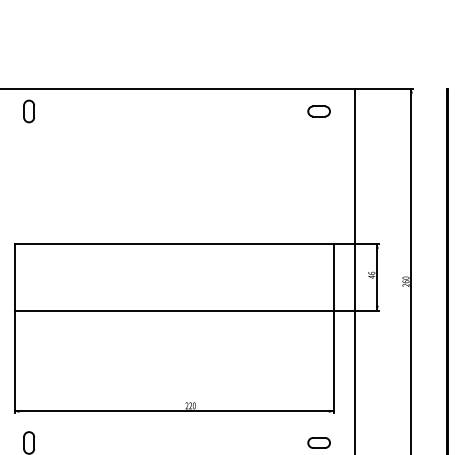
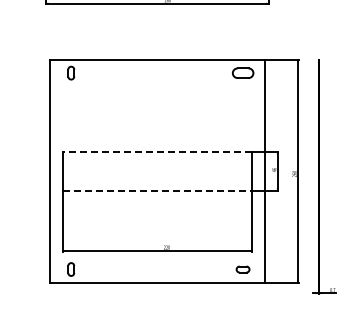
part: (318, 110) -> (242, 72), size x1.6
line: (172, 243) -> (156, 151), solid -> dashed
line: (174, 311) -> (157, 191), solid -> dashed

